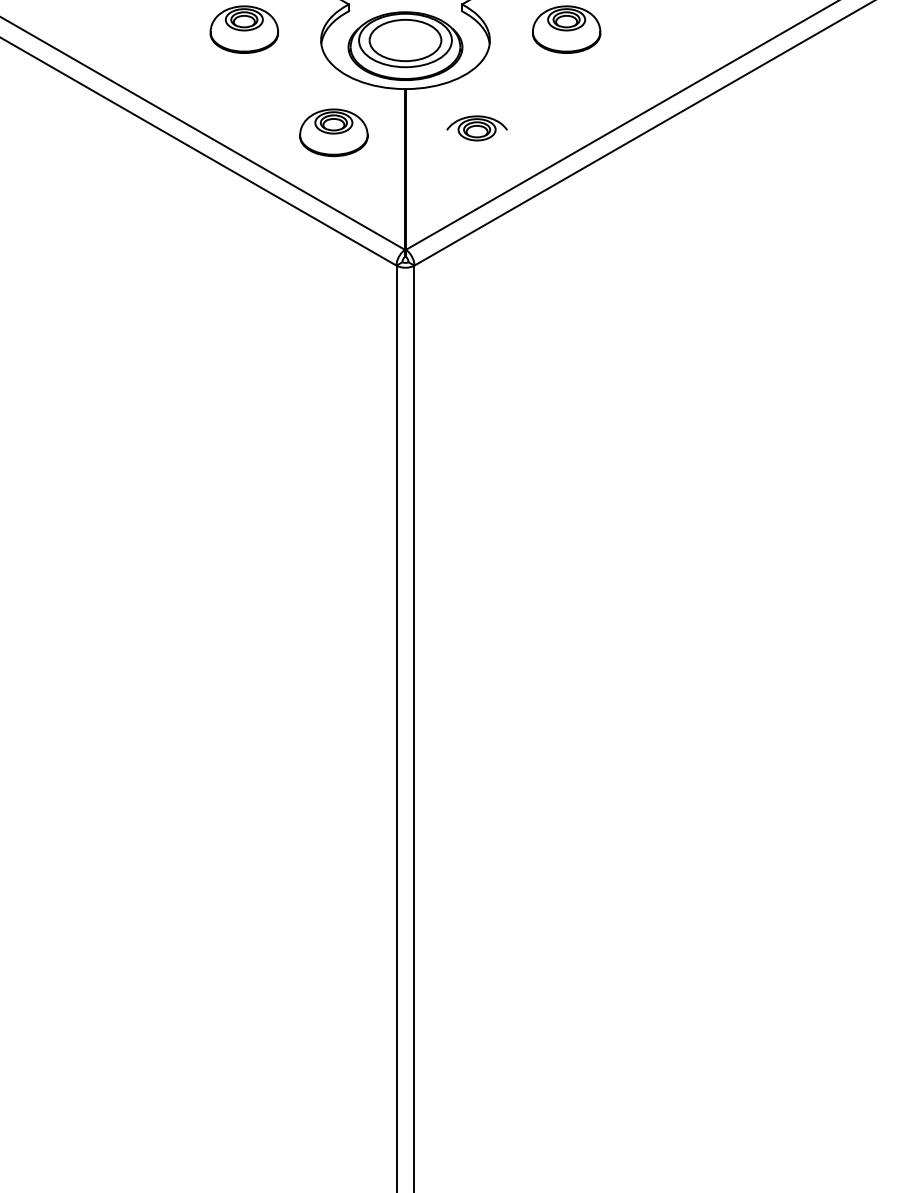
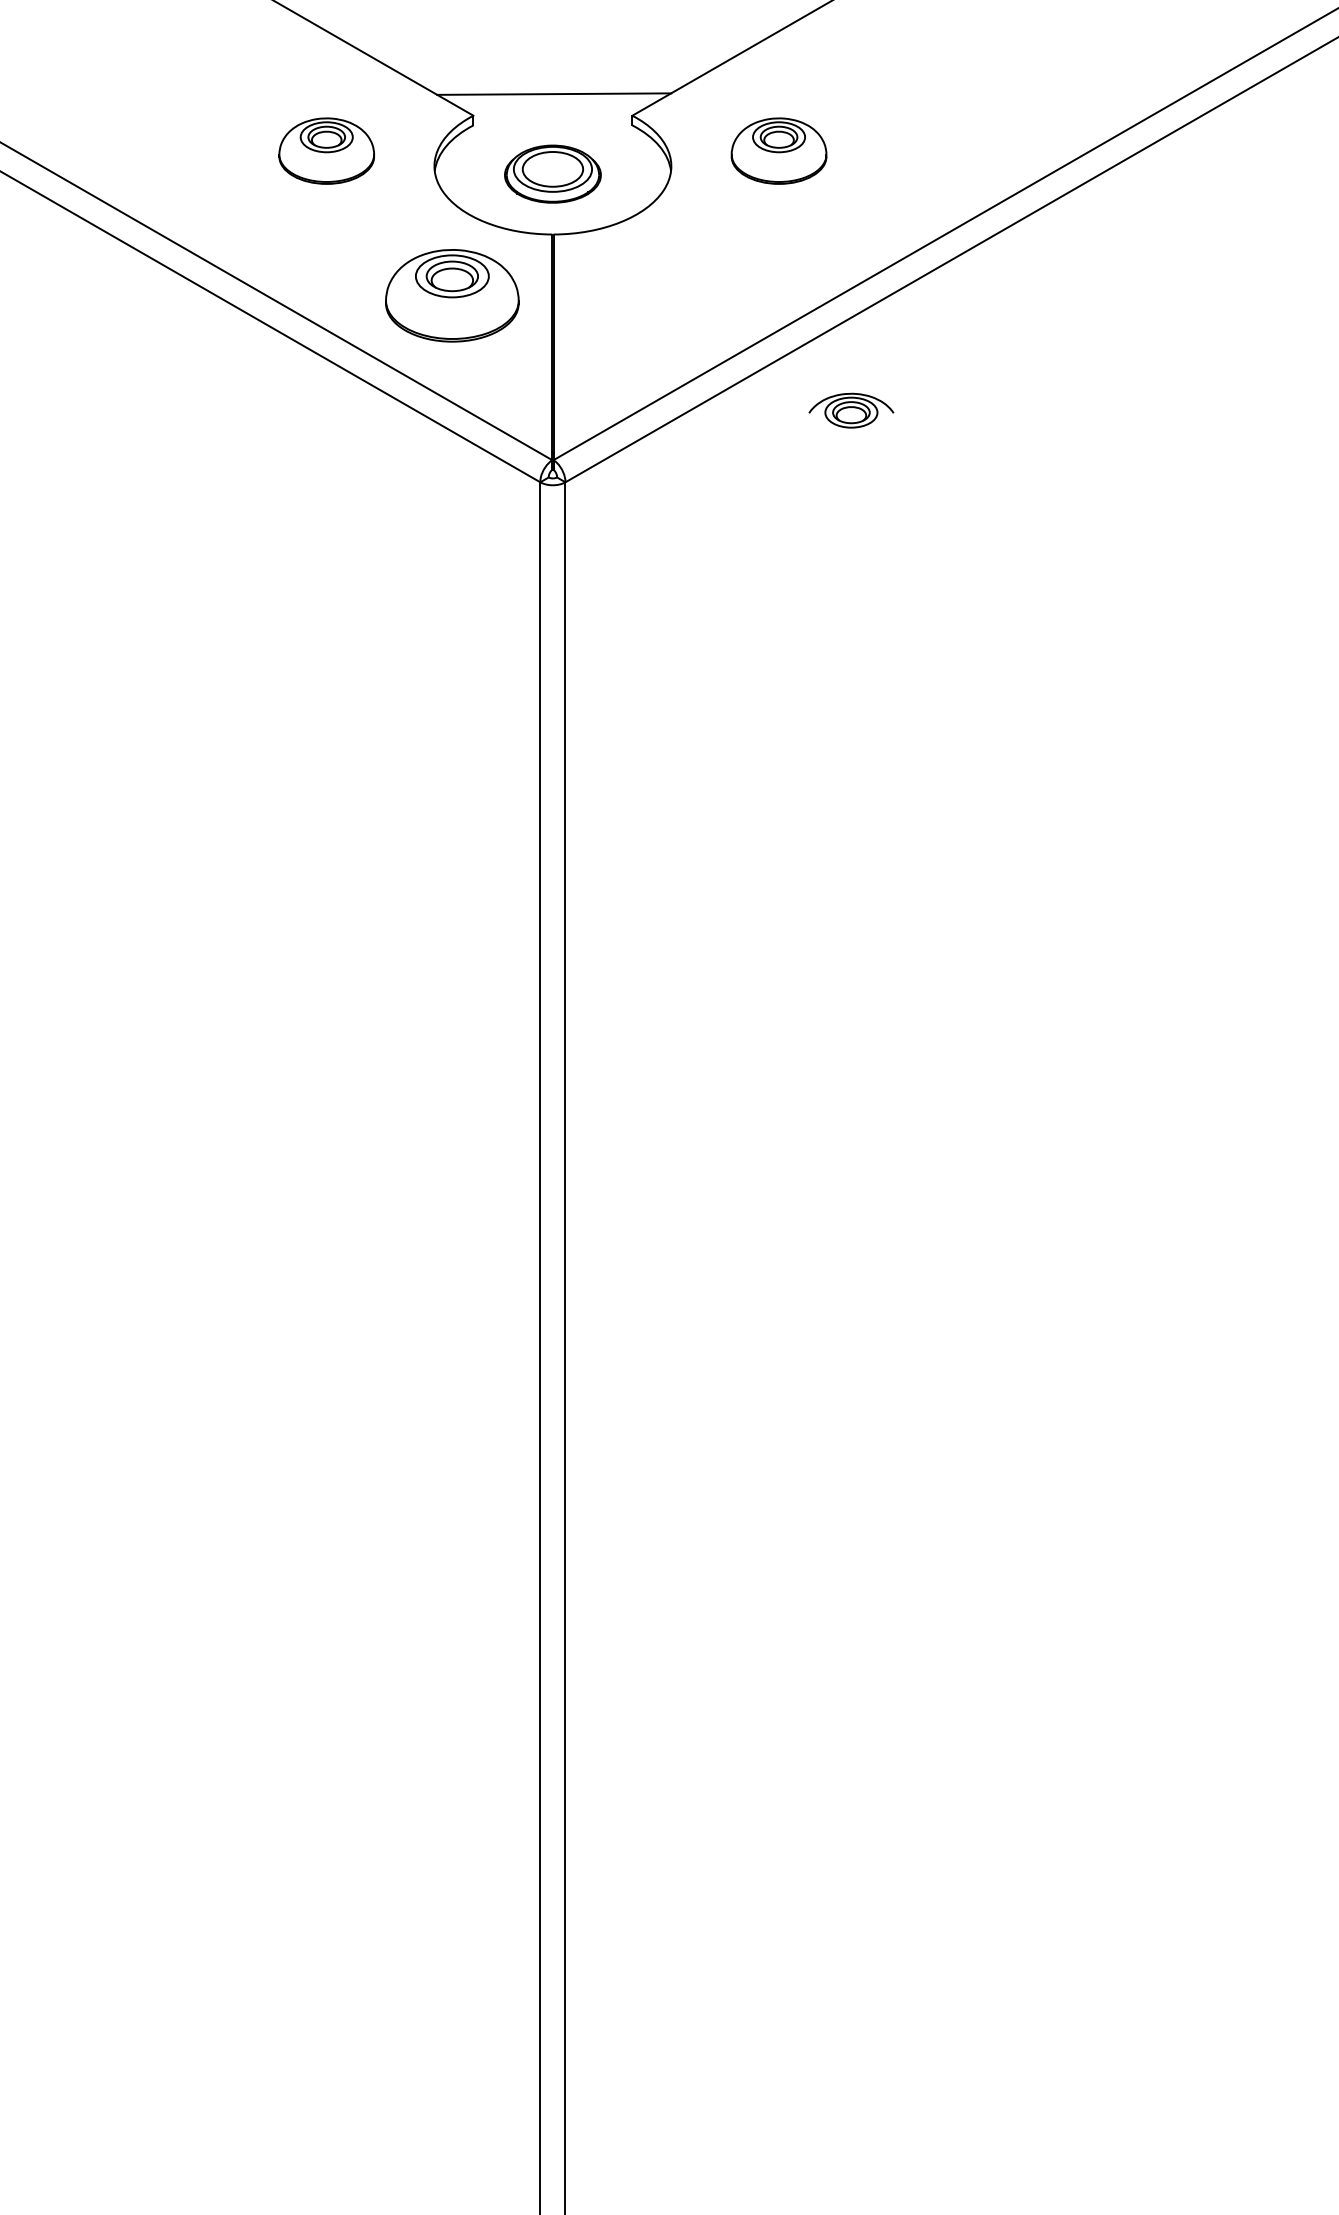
part: (405, 45) -> (552, 173), size x0.6
part: (477, 128) -> (851, 410), moved
part: (333, 132) -> (452, 295), size x1.4

